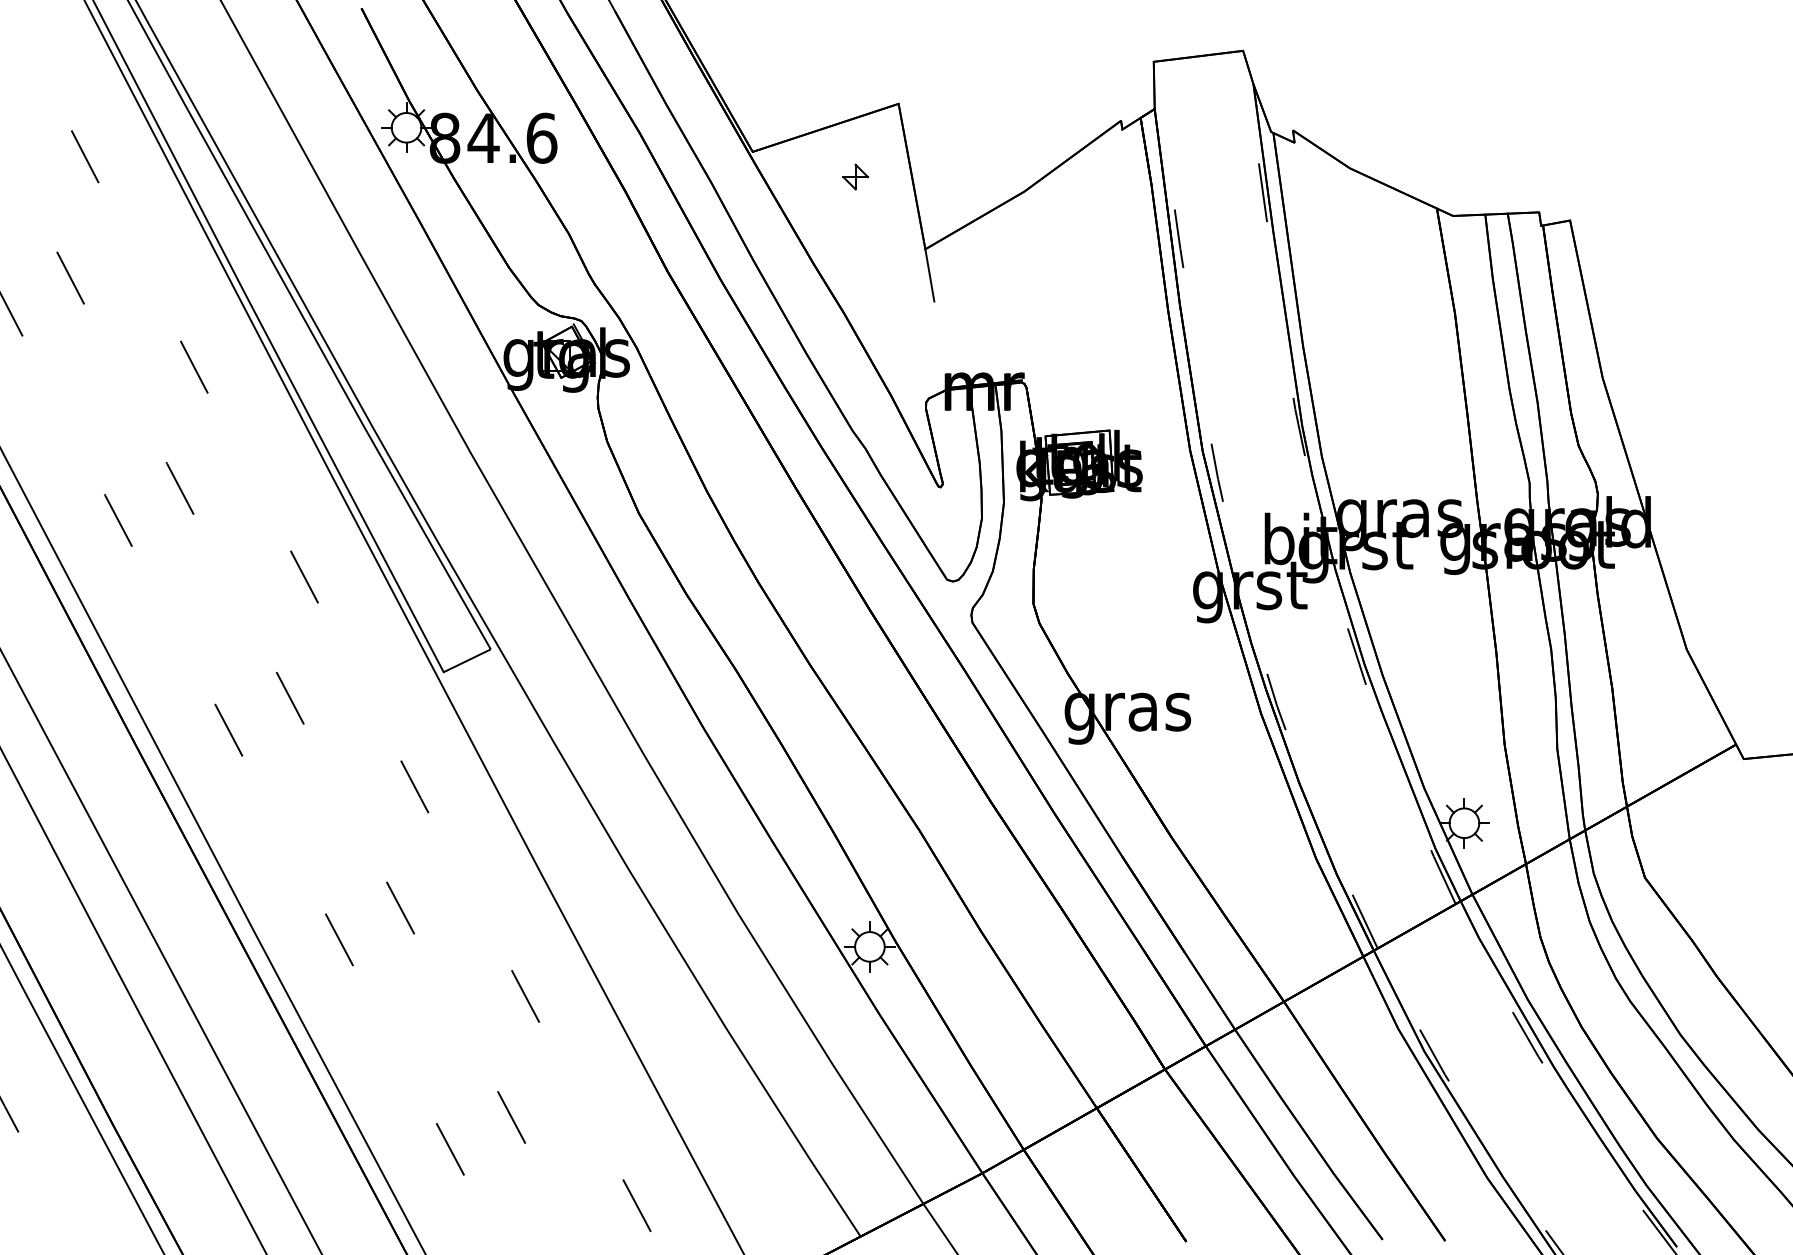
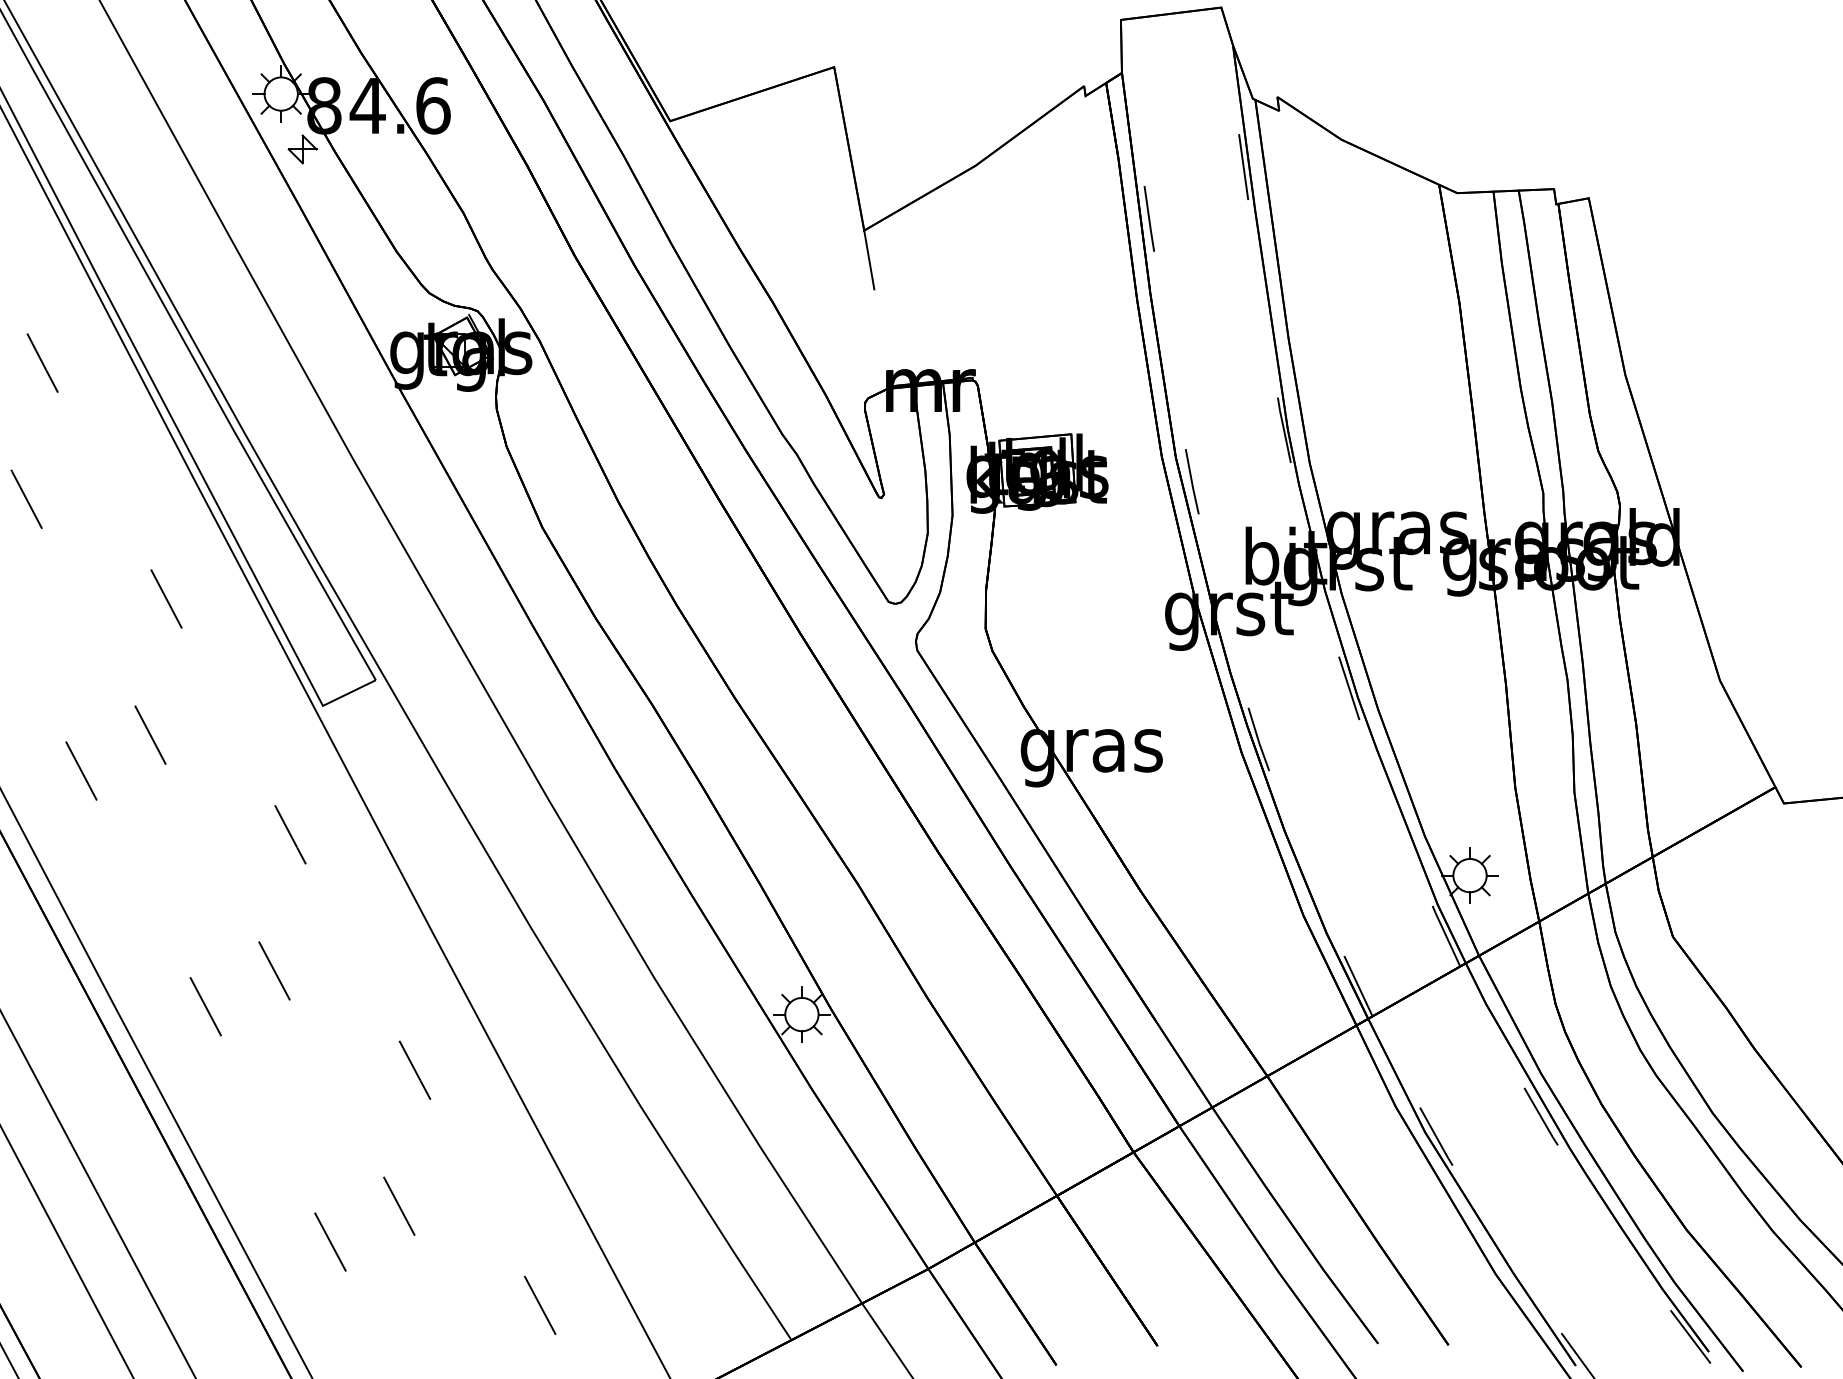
part: (855, 176) -> (302, 148), moved

